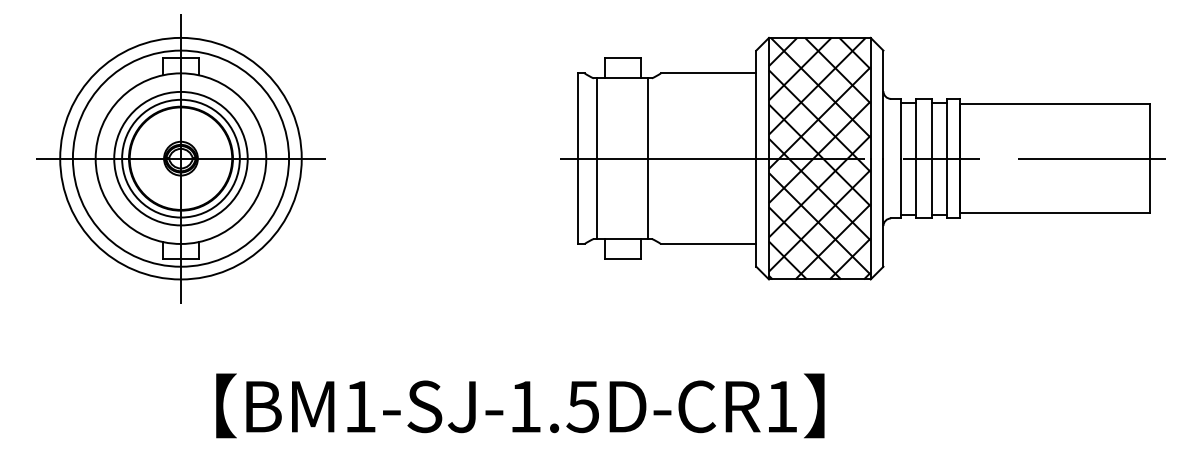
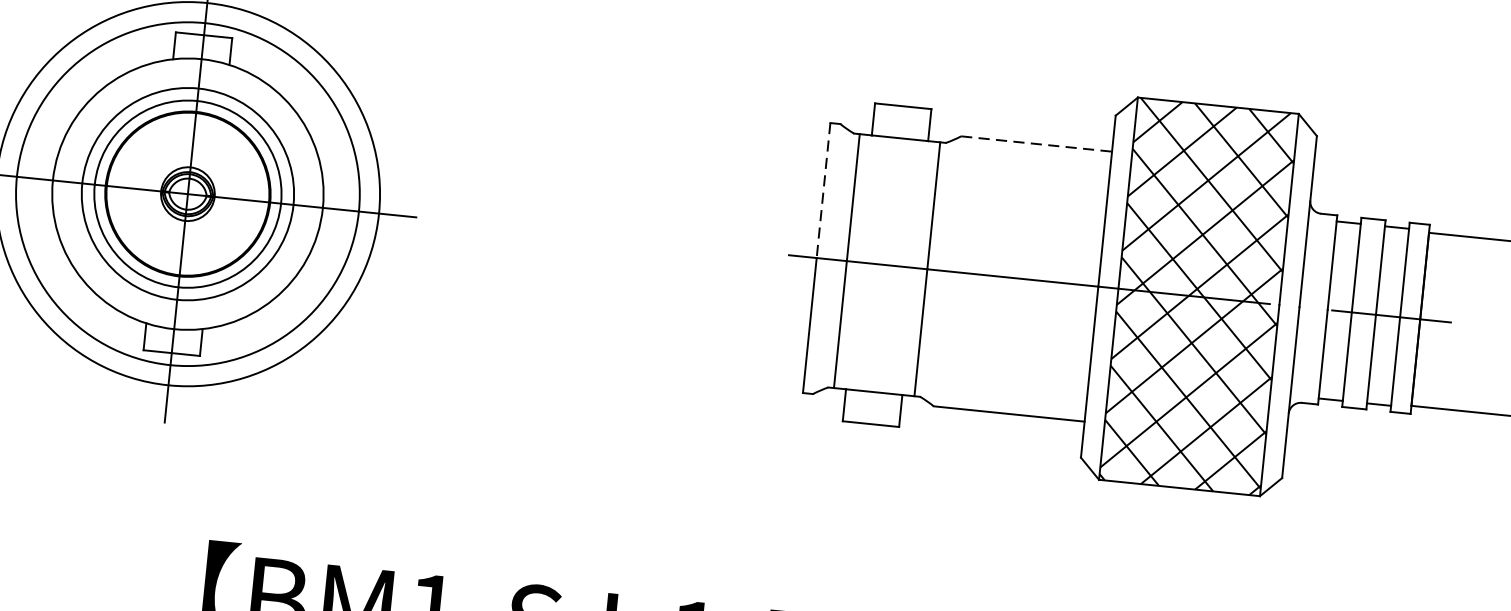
line: (708, 73) -> (1036, 144), solid -> dashed
line: (578, 116) -> (823, 191), solid -> dashed

